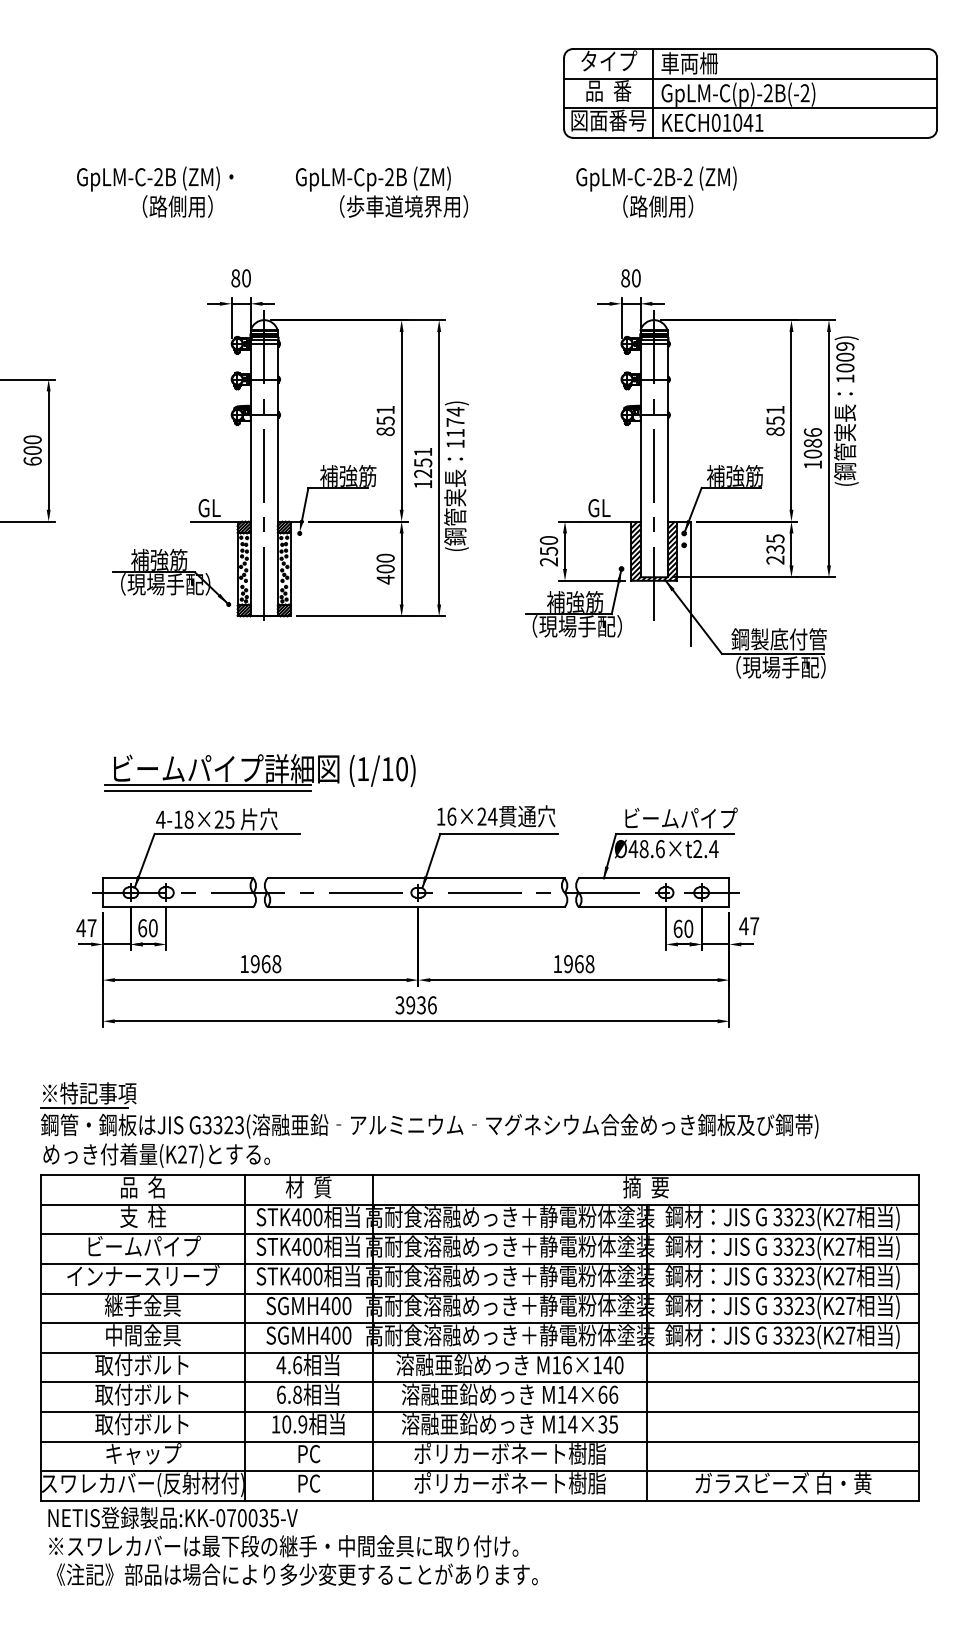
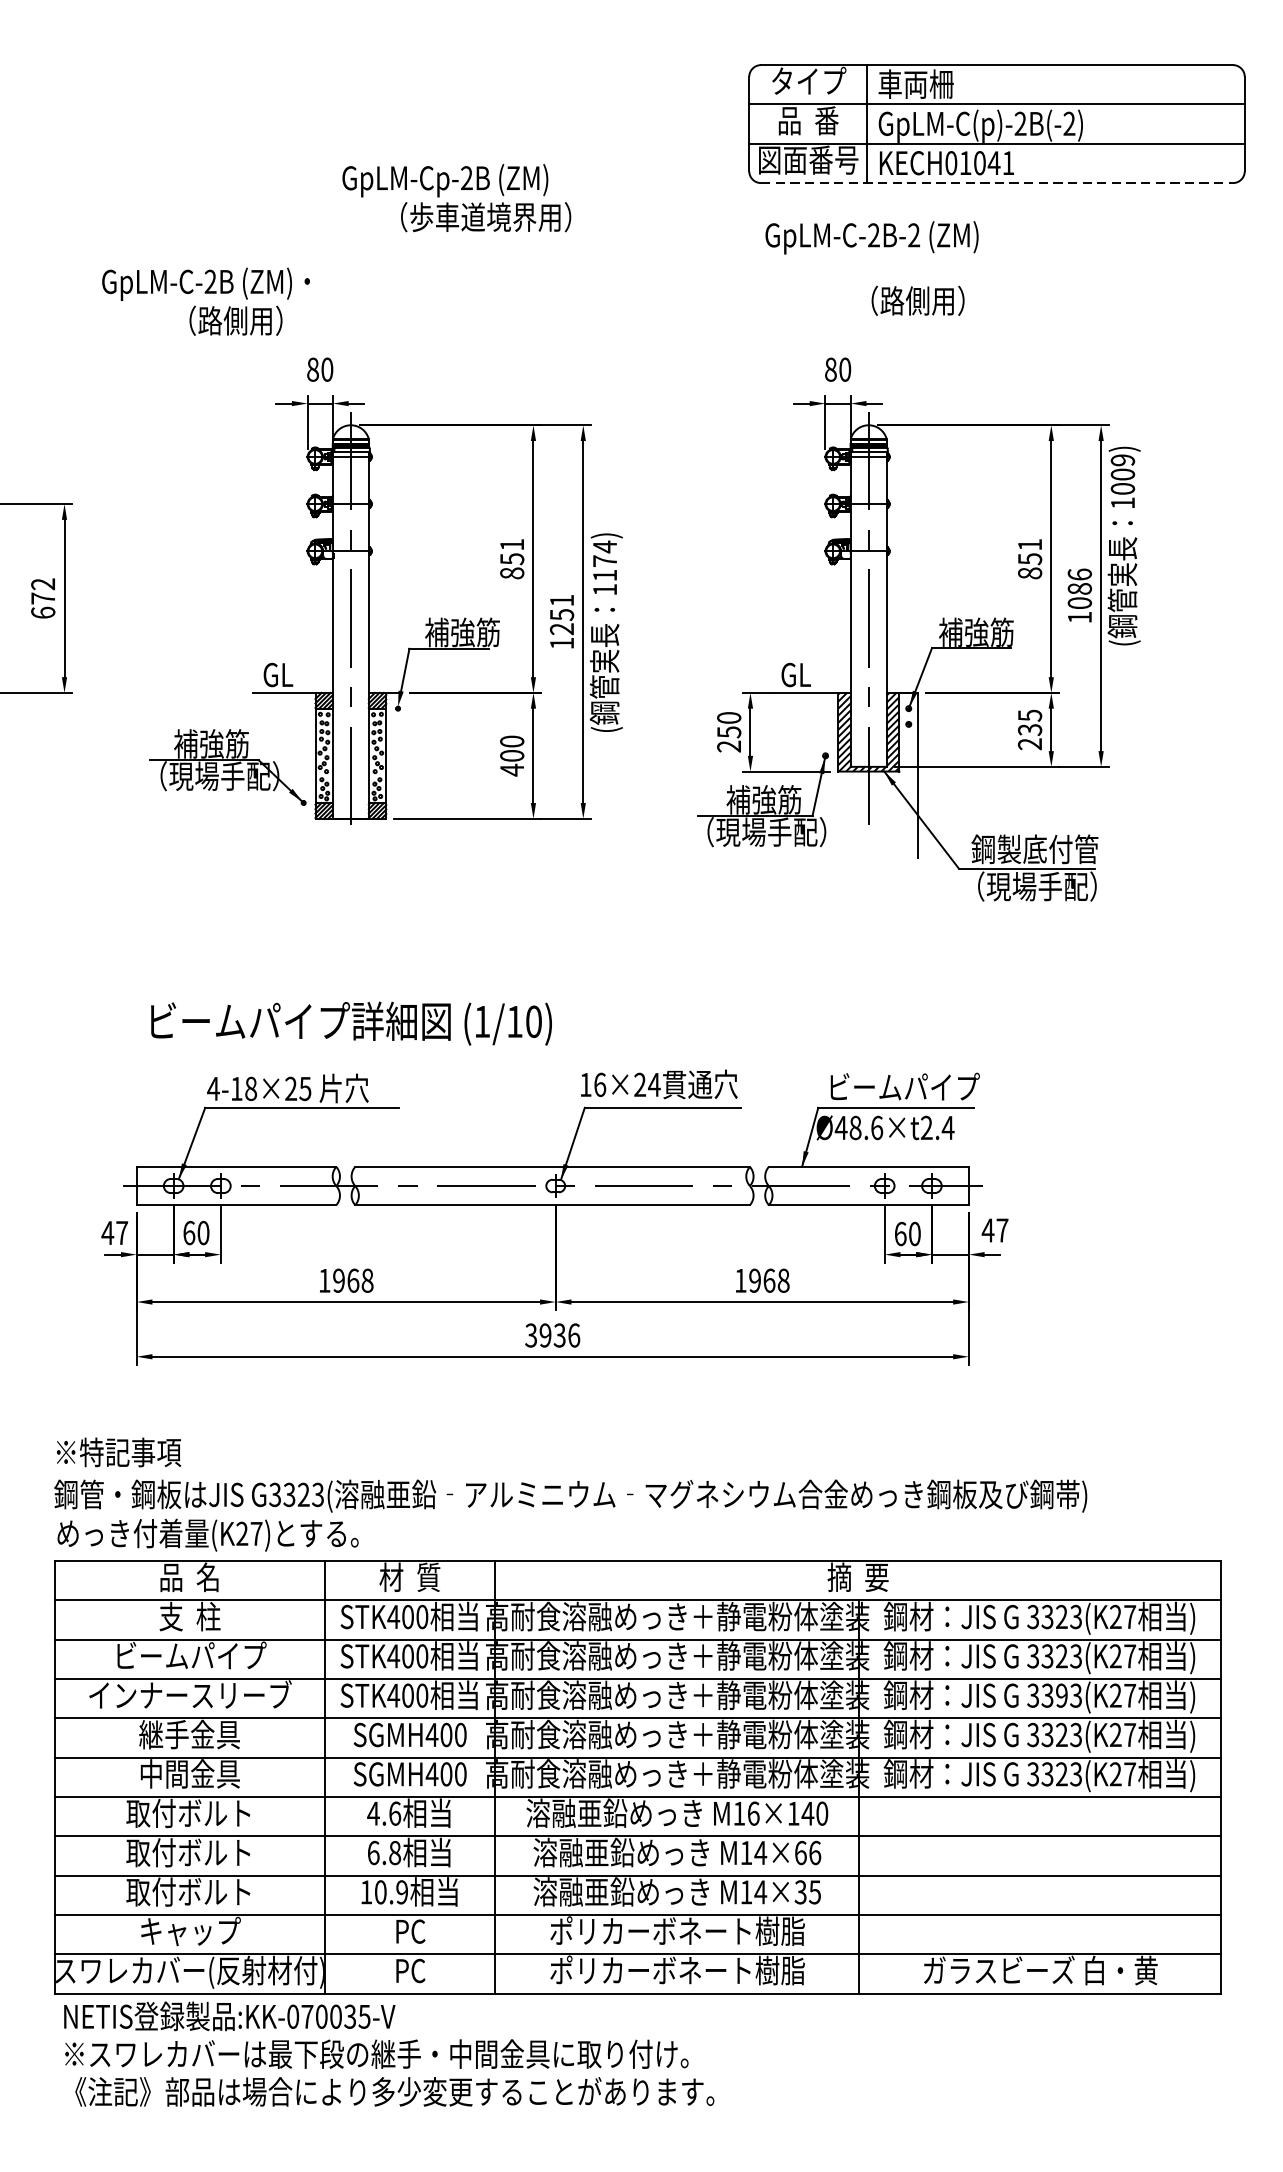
line: (750, 137) -> (996, 182), solid -> dashed
text: (155, 191) -> (206, 300), moved
text: (381, 191) -> (456, 197), moved
text: (658, 206) -> (918, 300), moved
text: (32, 444) -> (43, 590), 600 -> 672
line: (207, 784) -> (275, 1042), removed
line: (207, 790) -> (275, 1050), removed
line: (84, 1107) -> (112, 1471), removed
text: (799, 1276) -> (1061, 1695), 3323(K27 -> 3393(K27

